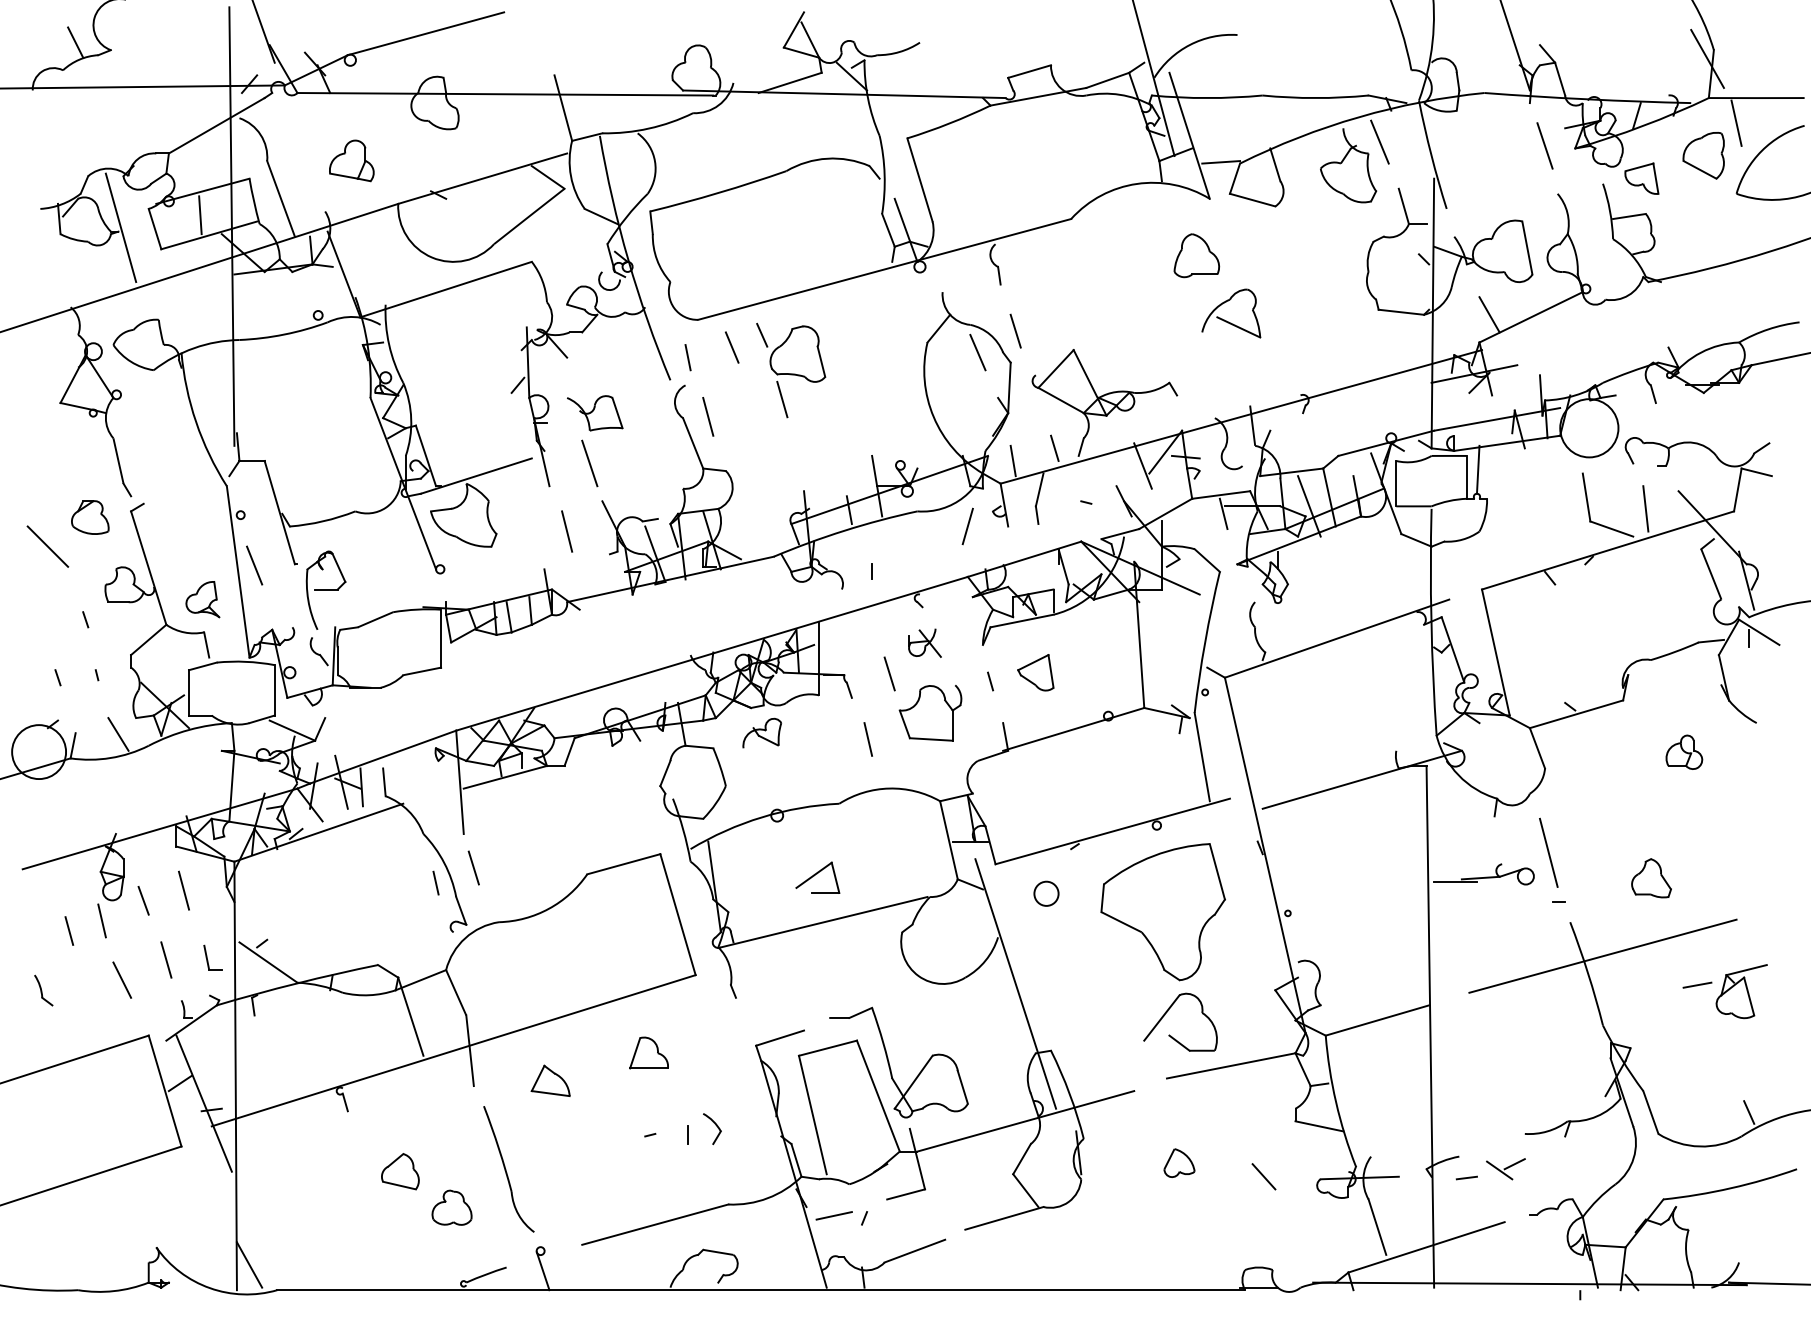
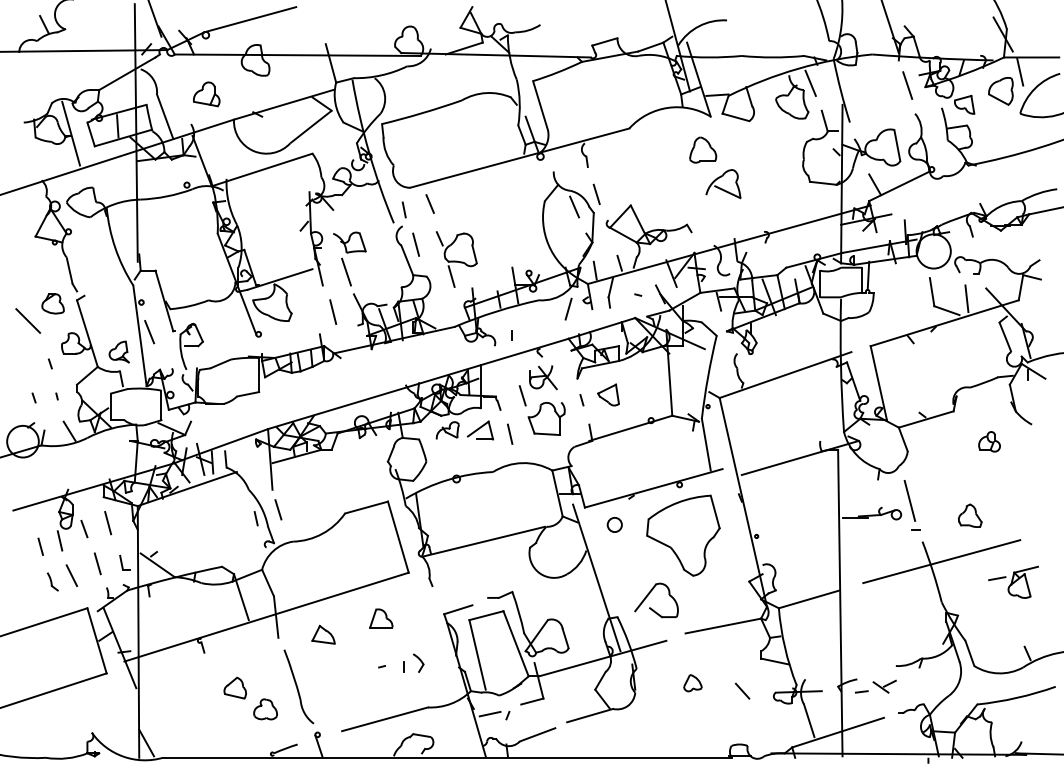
part: (790, 370) -> (456, 259), moved
part: (925, 642) -> (543, 377), size x1.43
part: (817, 877) -> (480, 430), moved
part: (43, 990) -> (52, 581), moved
part: (1173, 1036) -> (652, 608), moved

